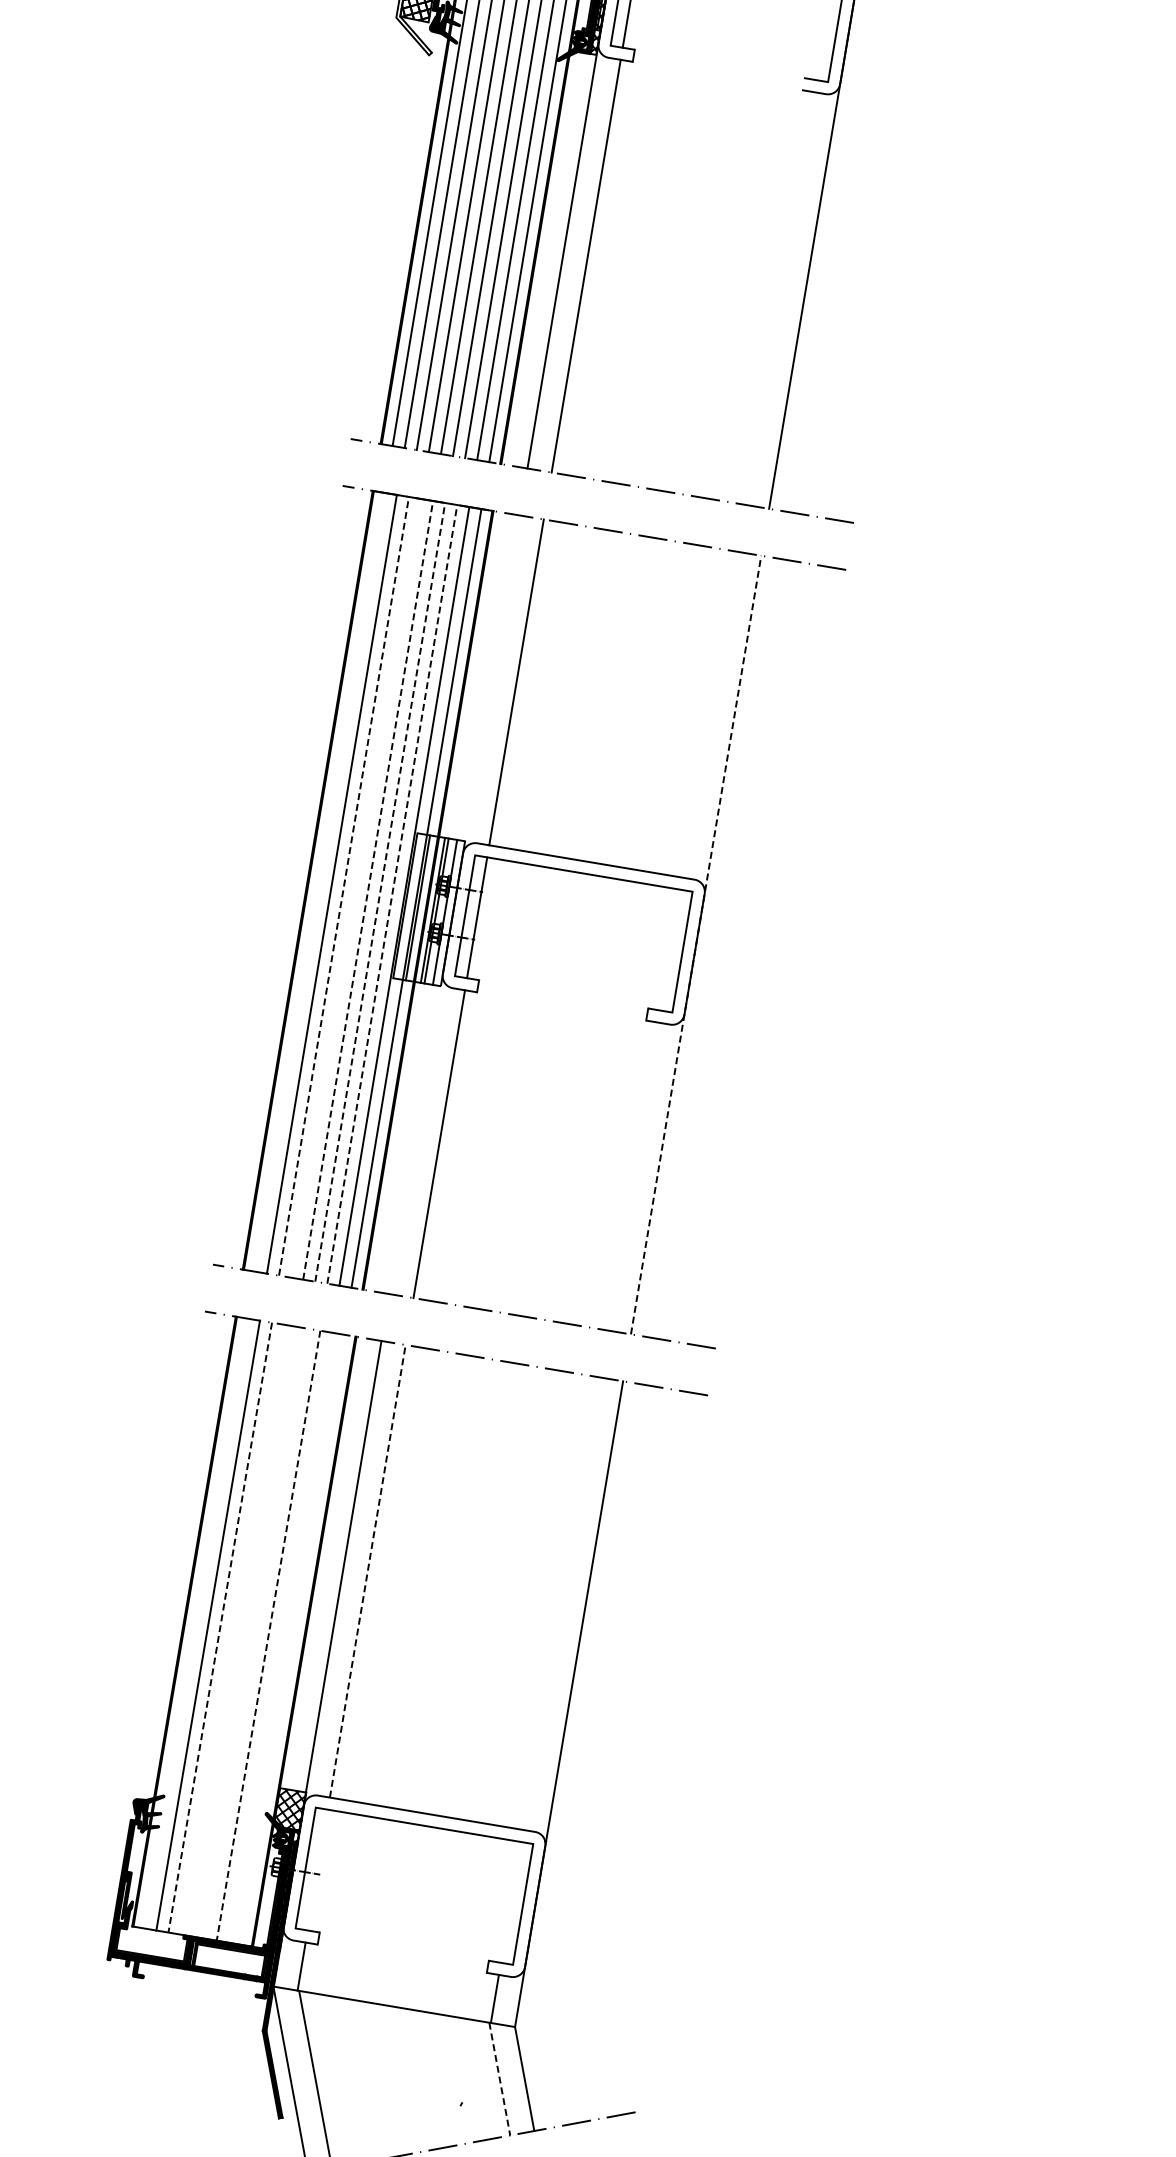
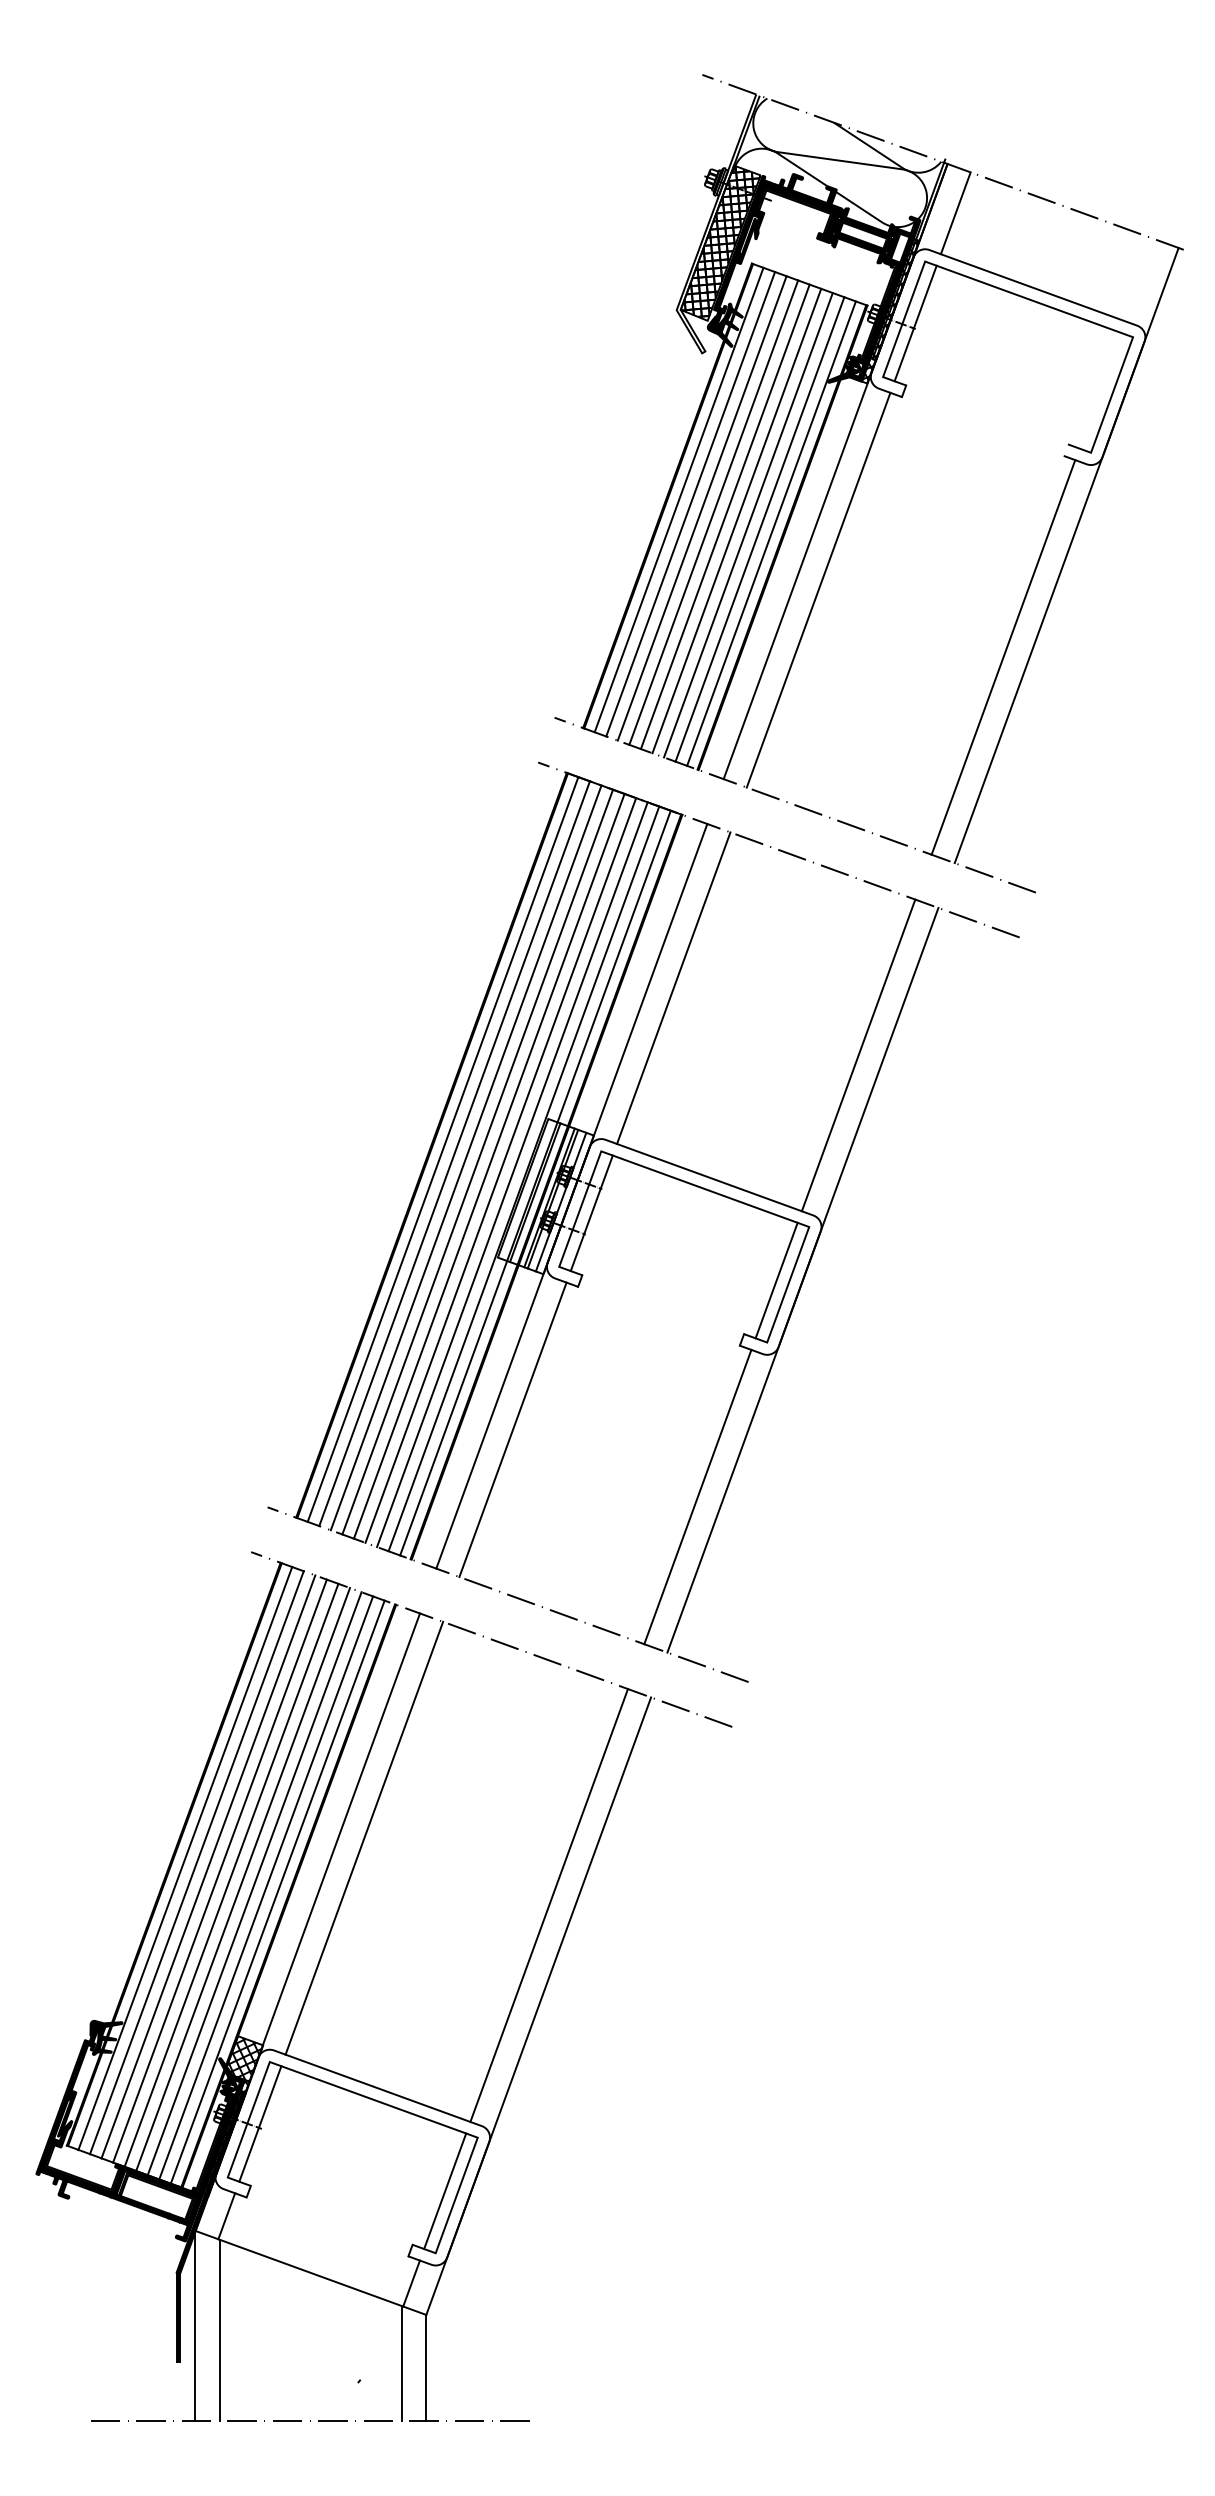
line: (779, 298) -> (1003, 657), added
line: (709, 714) -> (858, 1055), added
line: (319, 882) -> (442, 1149), added
line: (344, 885) -> (466, 1157), dashed -> solid
line: (355, 887) -> (477, 1161), added
line: (368, 889) -> (489, 1165), dashed -> solid
line: (380, 892) -> (501, 1170), dashed -> solid
line: (392, 894) -> (512, 1174), dashed -> solid
line: (454, 905) -> (571, 1196), added
line: (696, 944) -> (803, 1279), dashed -> solid
line: (670, 950) -> (776, 1280), added
line: (632, 1176) -> (697, 1496), added
line: (367, 1570) -> (364, 1837), dashed -> solid
line: (560, 1603) -> (548, 1905), added
line: (196, 1623) -> (185, 1858), added
line: (220, 1627) -> (208, 1866), dashed -> solid
line: (231, 1629) -> (219, 1870), added
line: (244, 1630) -> (231, 1874), added
line: (256, 1633) -> (243, 1879), added
line: (268, 1635) -> (254, 1883), dashed -> solid
line: (280, 1637) -> (266, 1887), added
line: (292, 1639) -> (277, 1891), added
line: (317, 1869) -> (260, 2123), added
line: (511, 1902) -> (445, 2191), added
line: (499, 2079) -> (401, 2363), dashed -> solid

